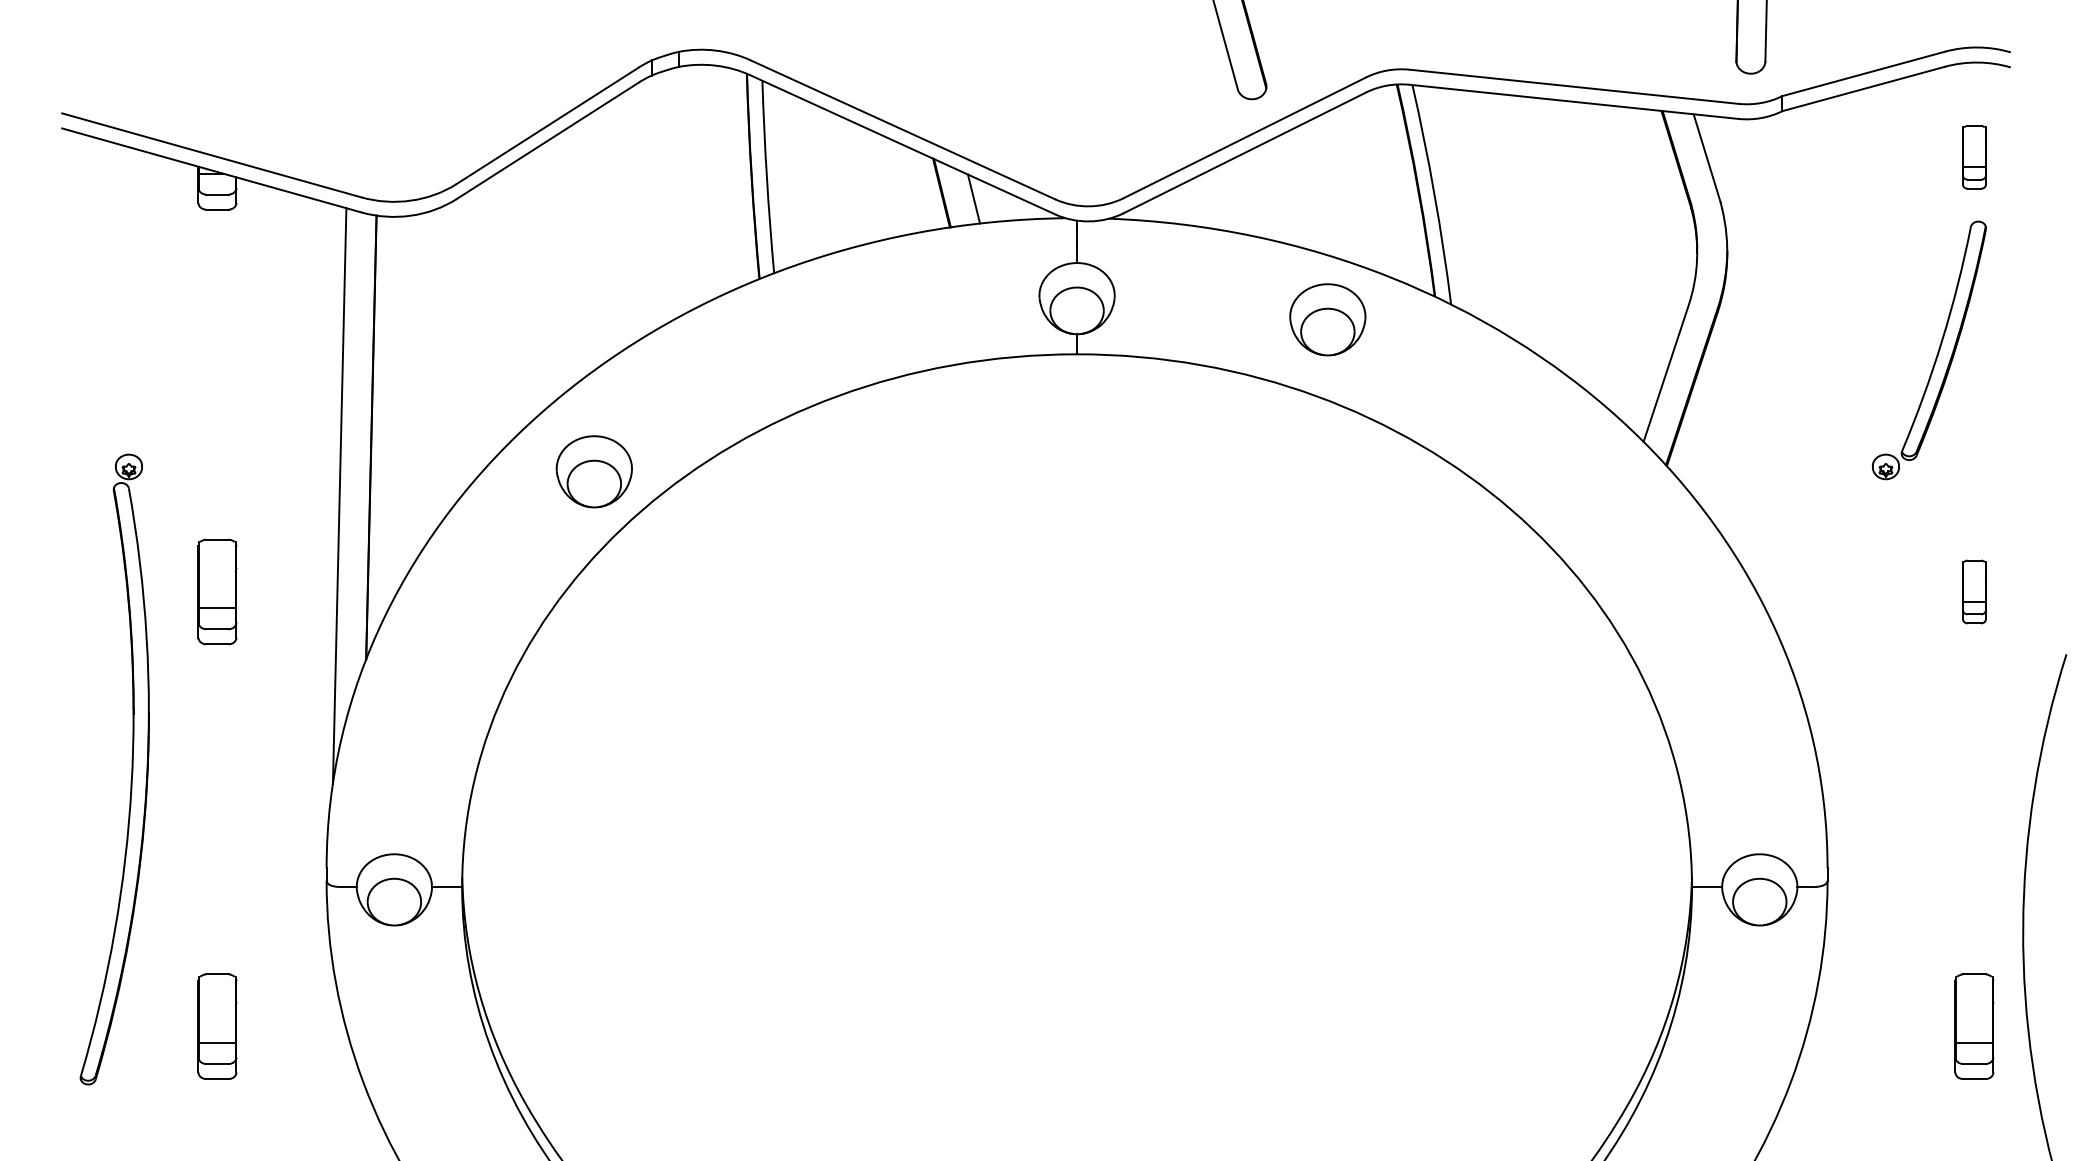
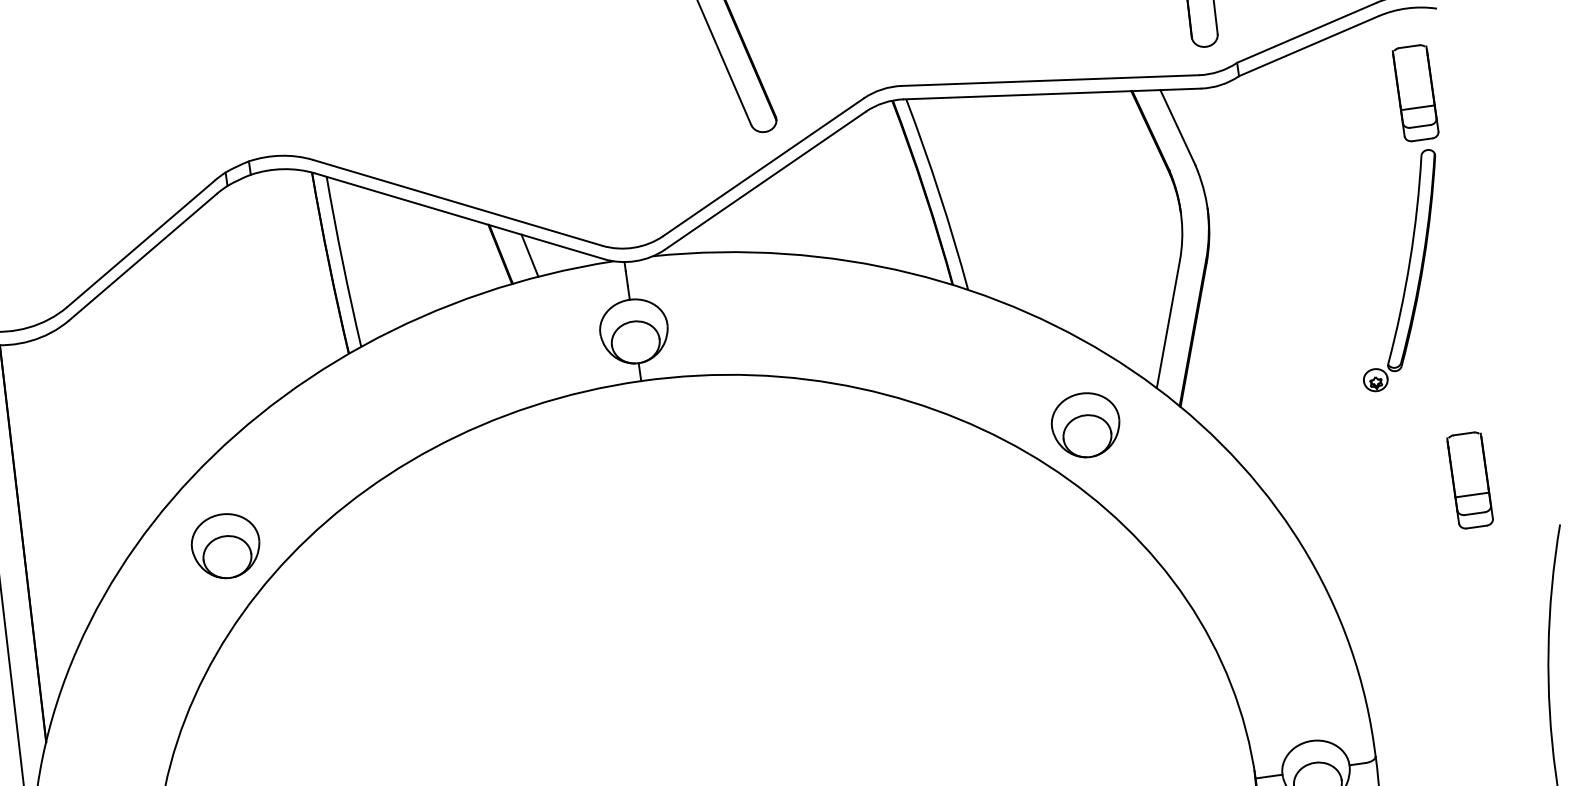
part: (1974, 157) -> (1415, 93), size x1.67
part: (1327, 319) -> (1085, 425), moved
part: (1974, 591) -> (1470, 480), size x1.67

